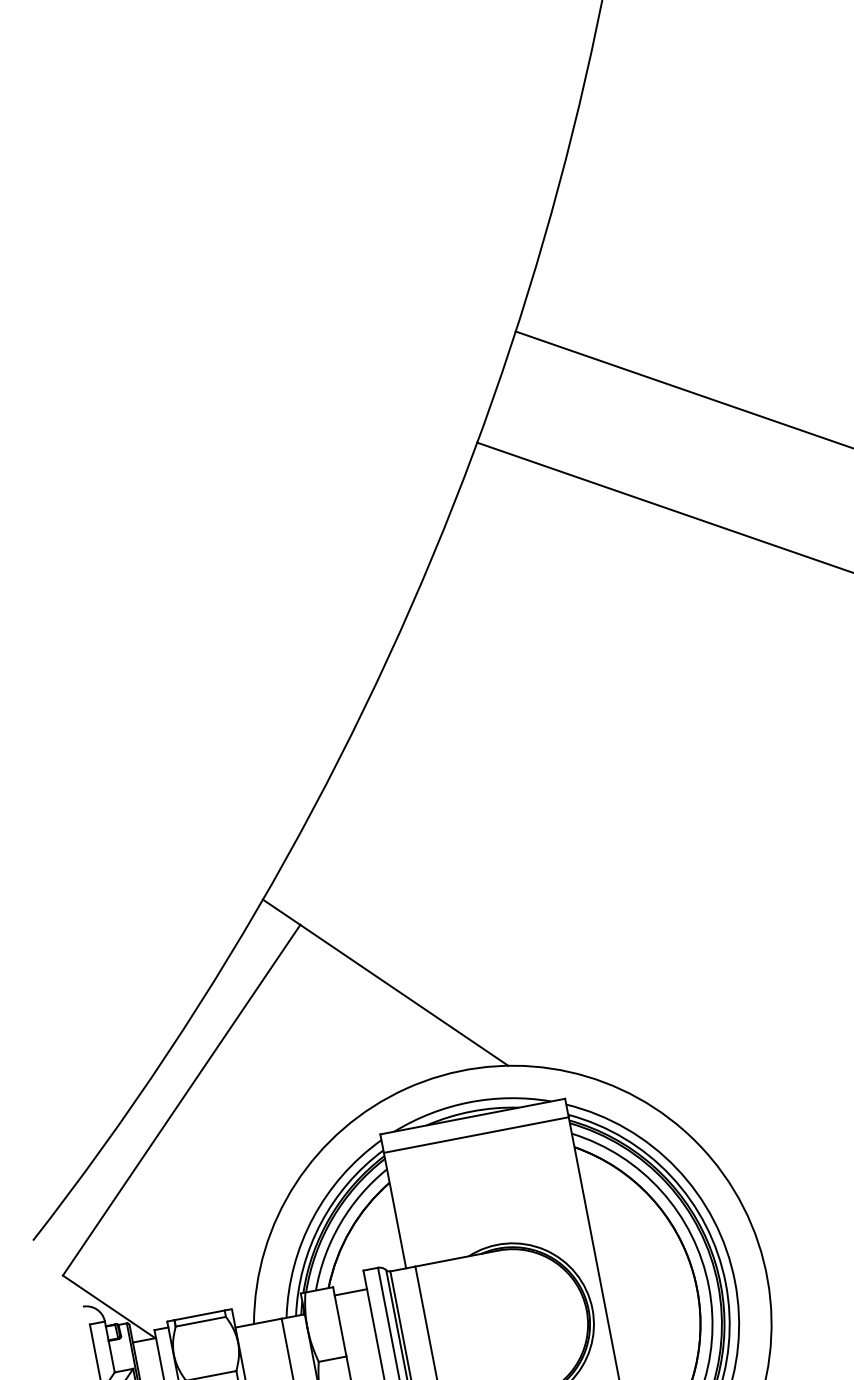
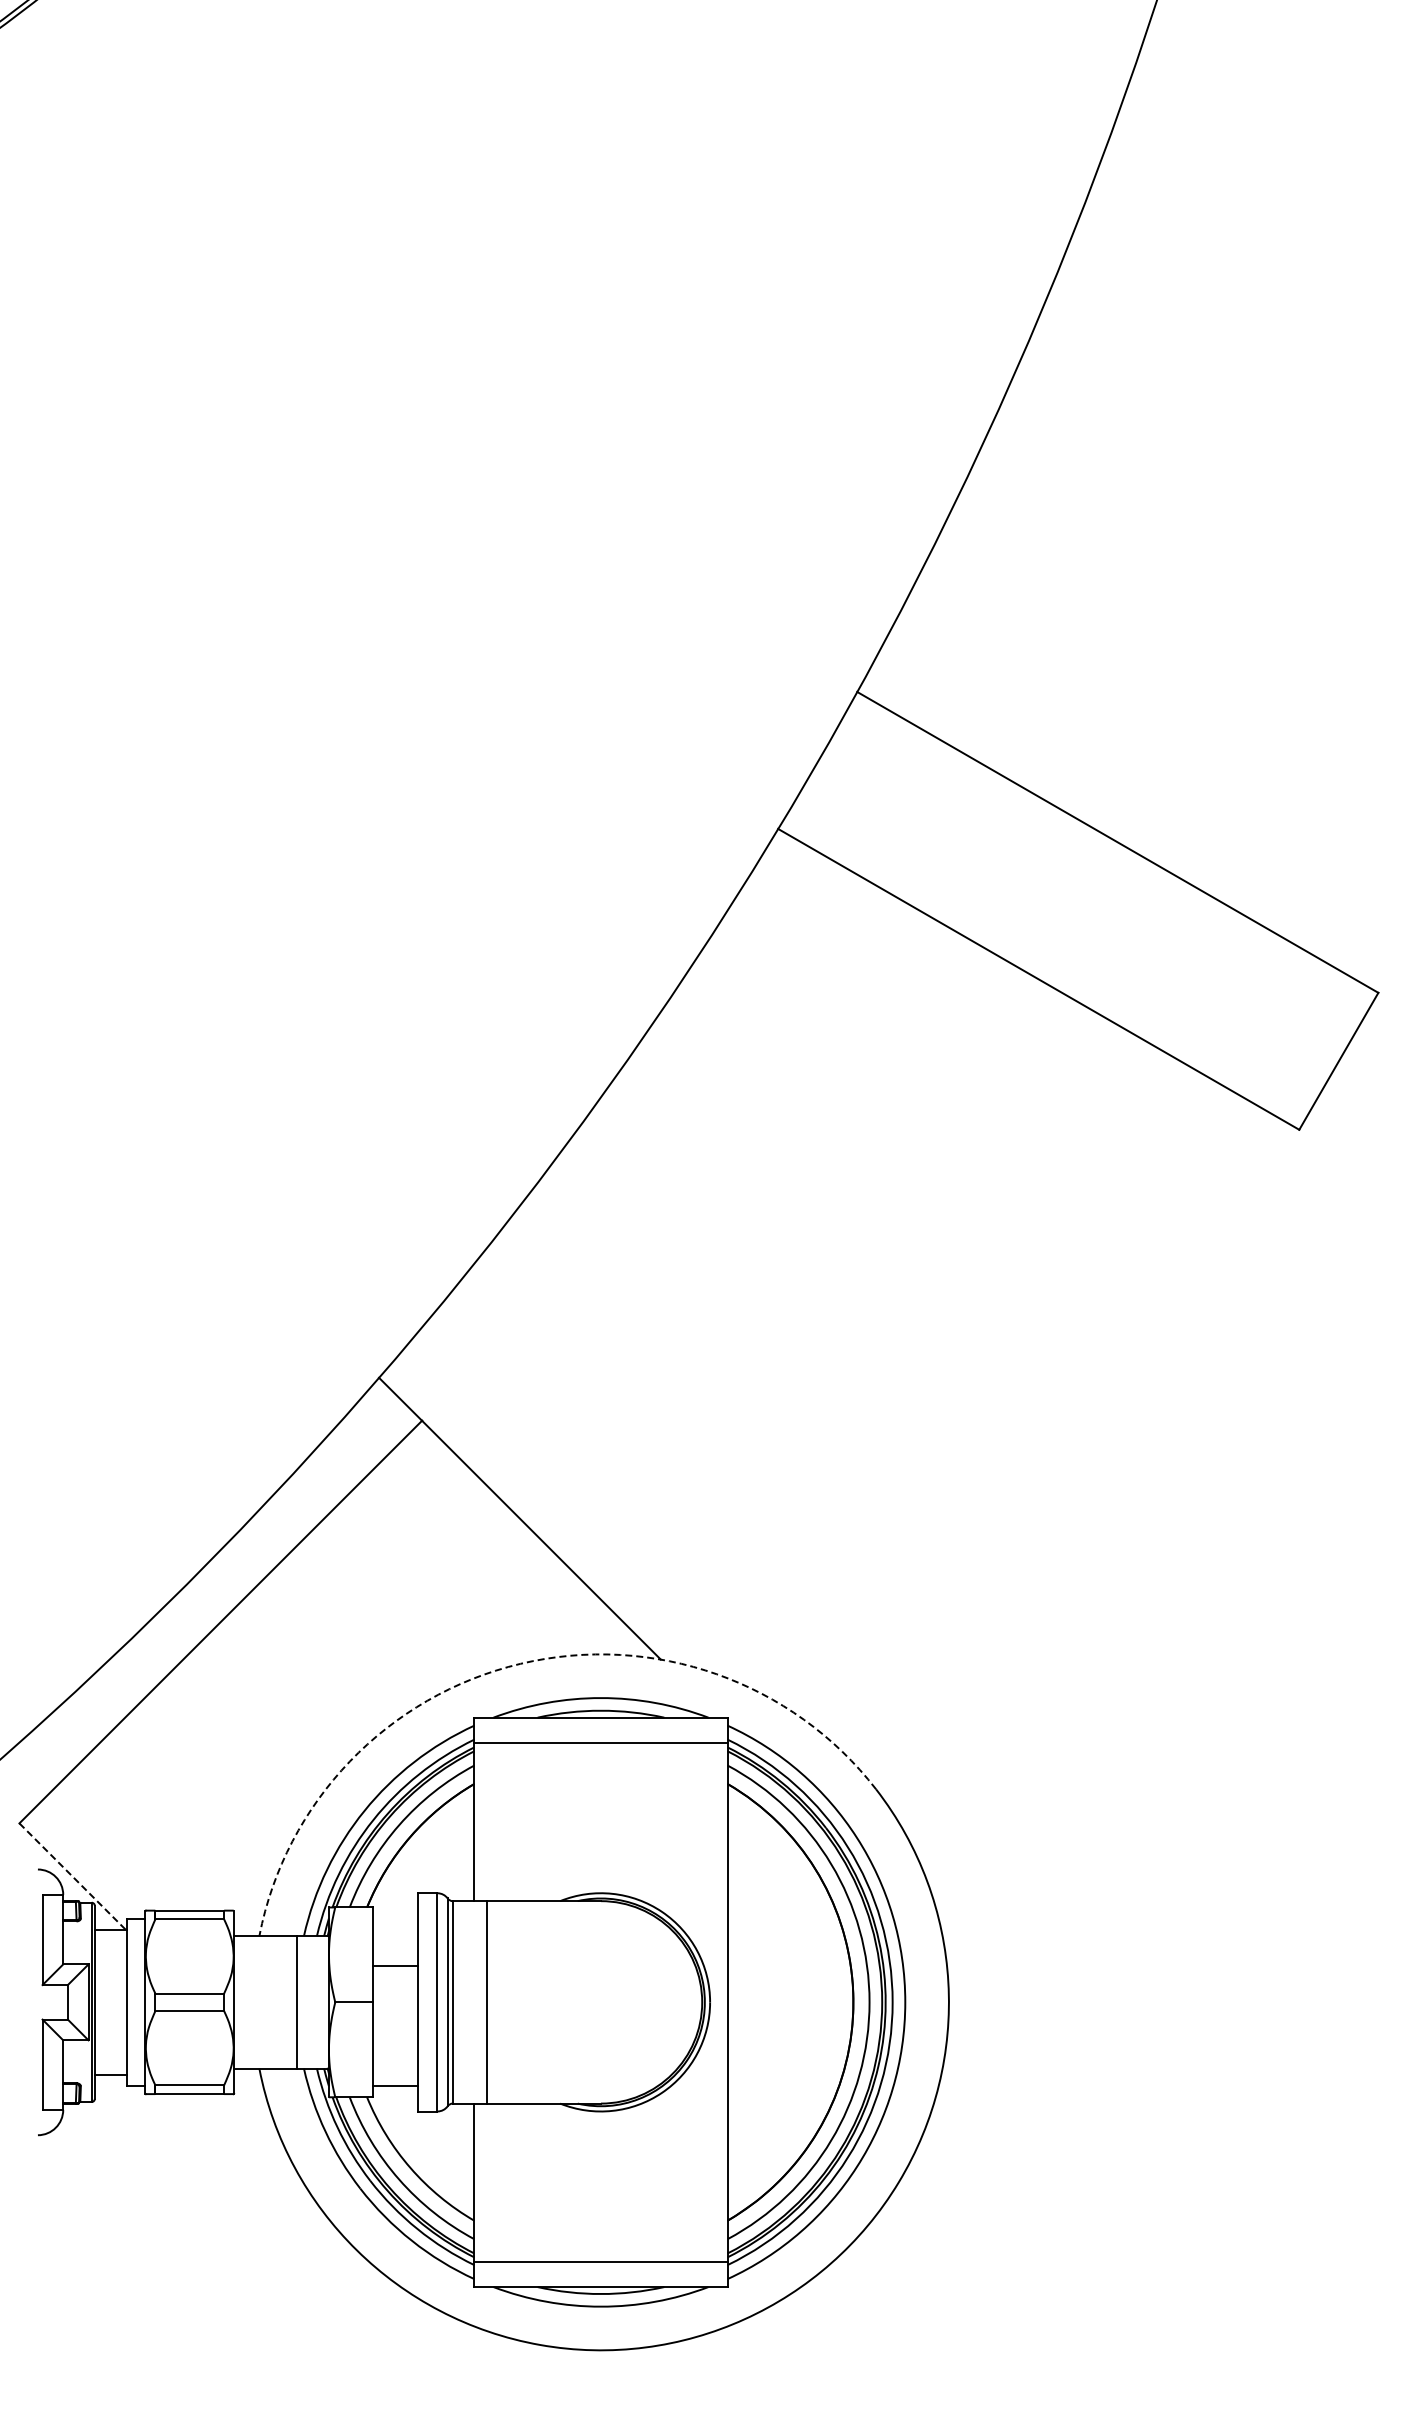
arc: (406, 1088) -> (520, 1663), solid -> dashed
line: (350, 1292) -> (395, 1965), moved
line: (109, 1306) -> (72, 1876), solid -> dashed

